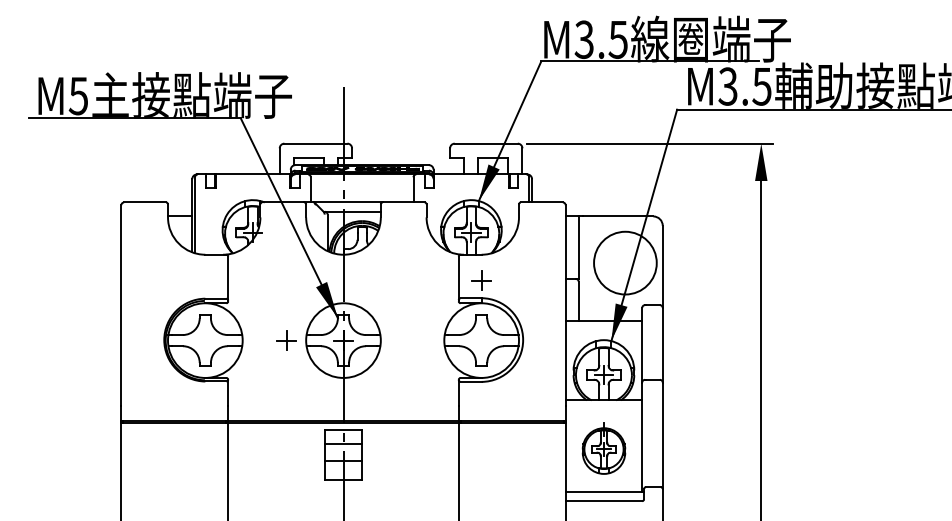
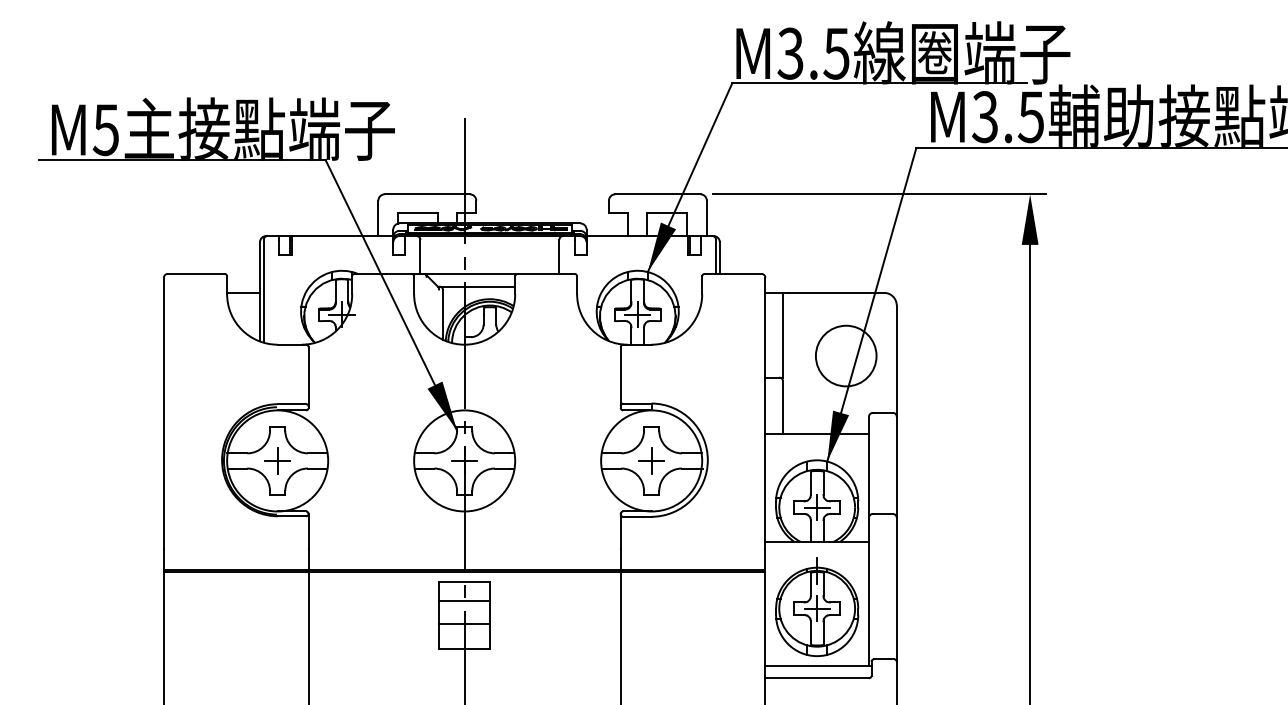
circle: (624, 262) -> (845, 355), size x0.71
part: (481, 280) -> (651, 460), moved
part: (286, 340) -> (277, 460), moved
part: (604, 448) -> (817, 606), size x1.43

